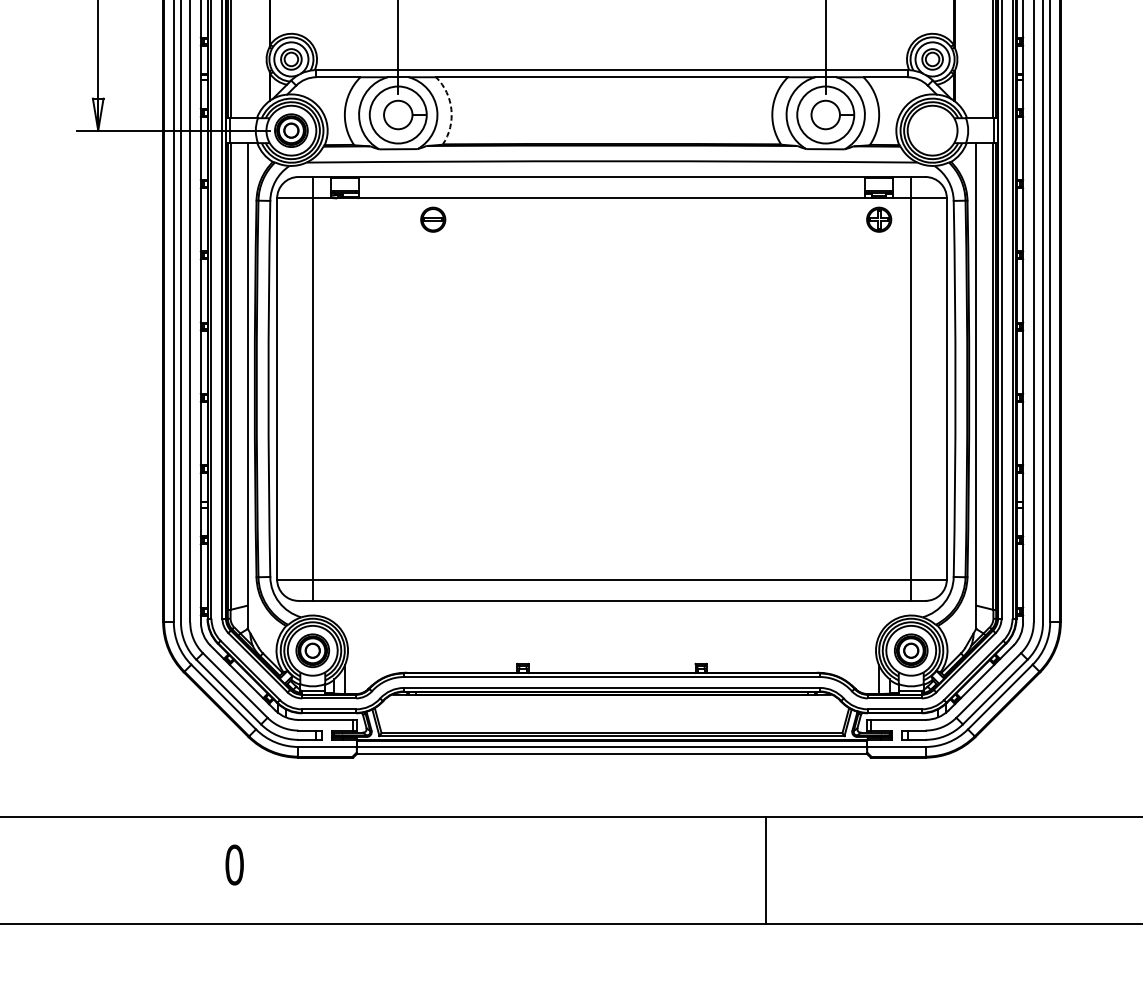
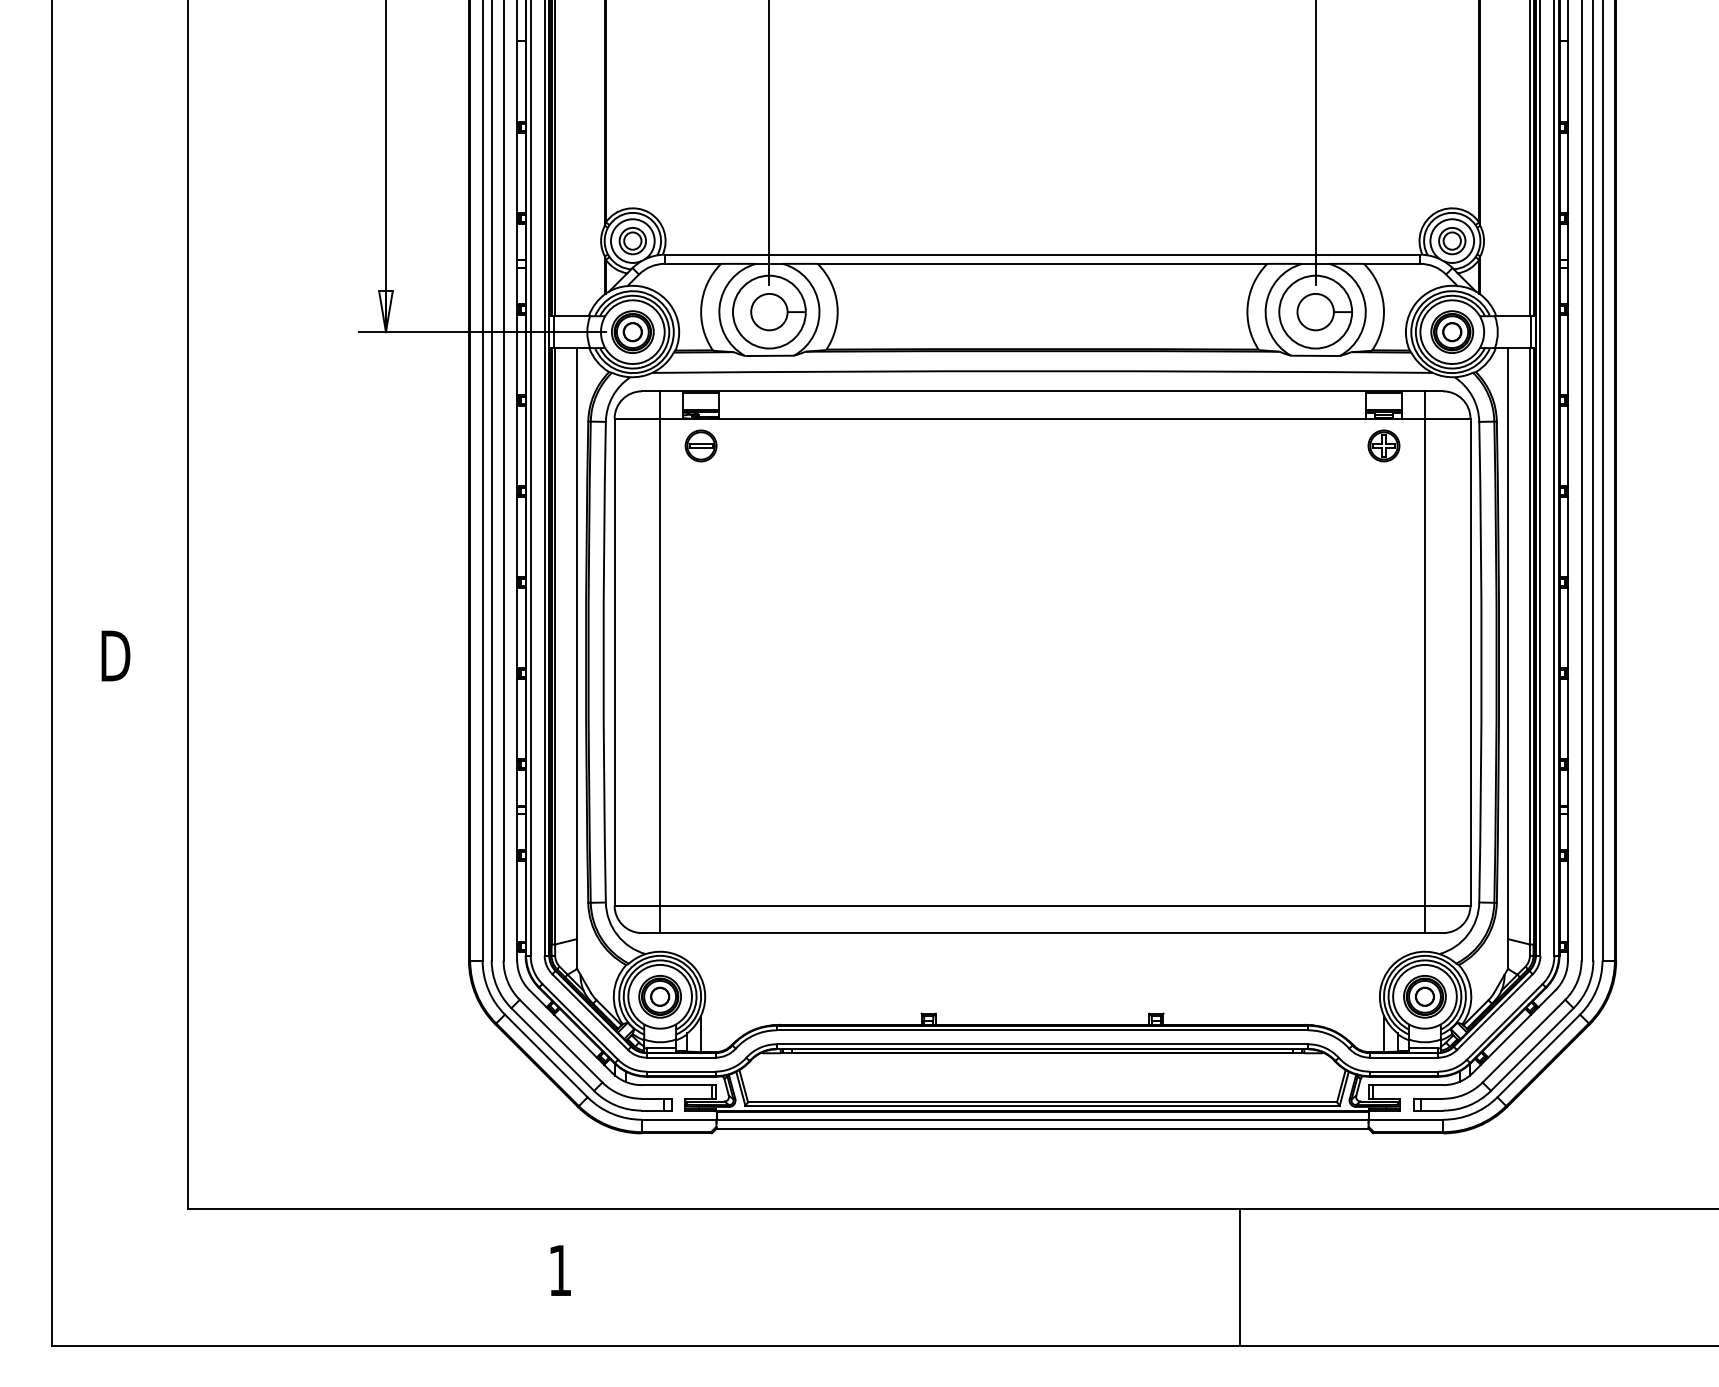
arc: (451, 109) -> (837, 305), dashed -> solid
part: (932, 130) -> (1452, 331), added
part: (432, 219) -> (700, 445), moved
text: (234, 864) -> (560, 1270), 0 -> 1

